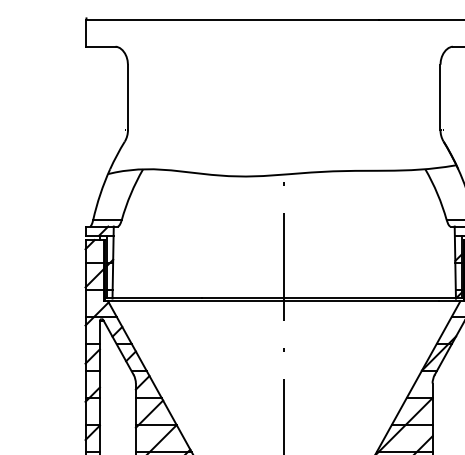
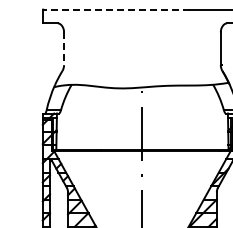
line: (232, 19) -> (116, 9), solid -> dashed
line: (128, 98) -> (64, 49), solid -> dashed

